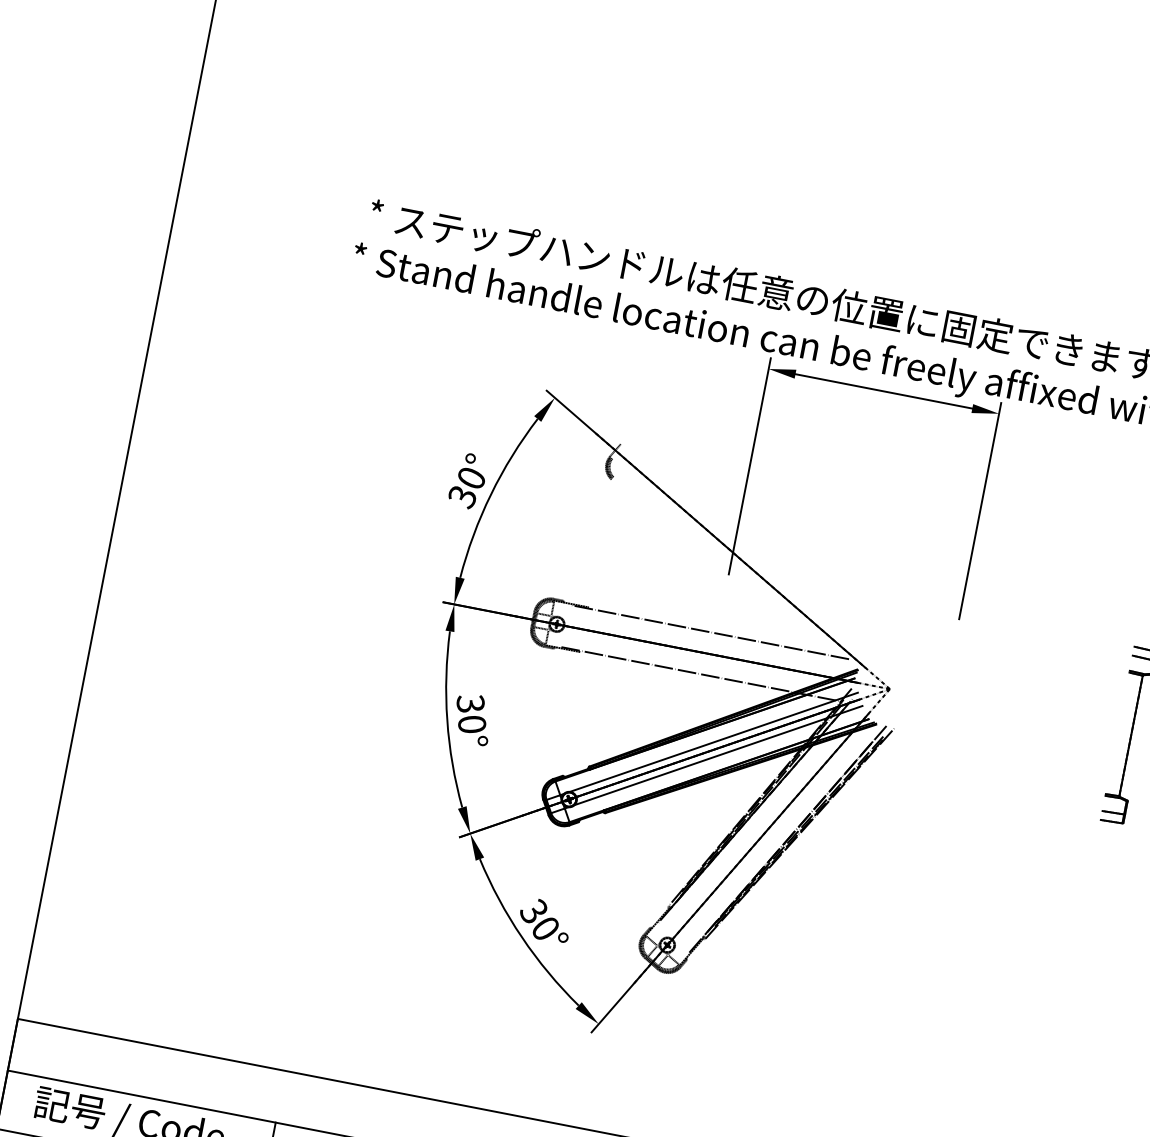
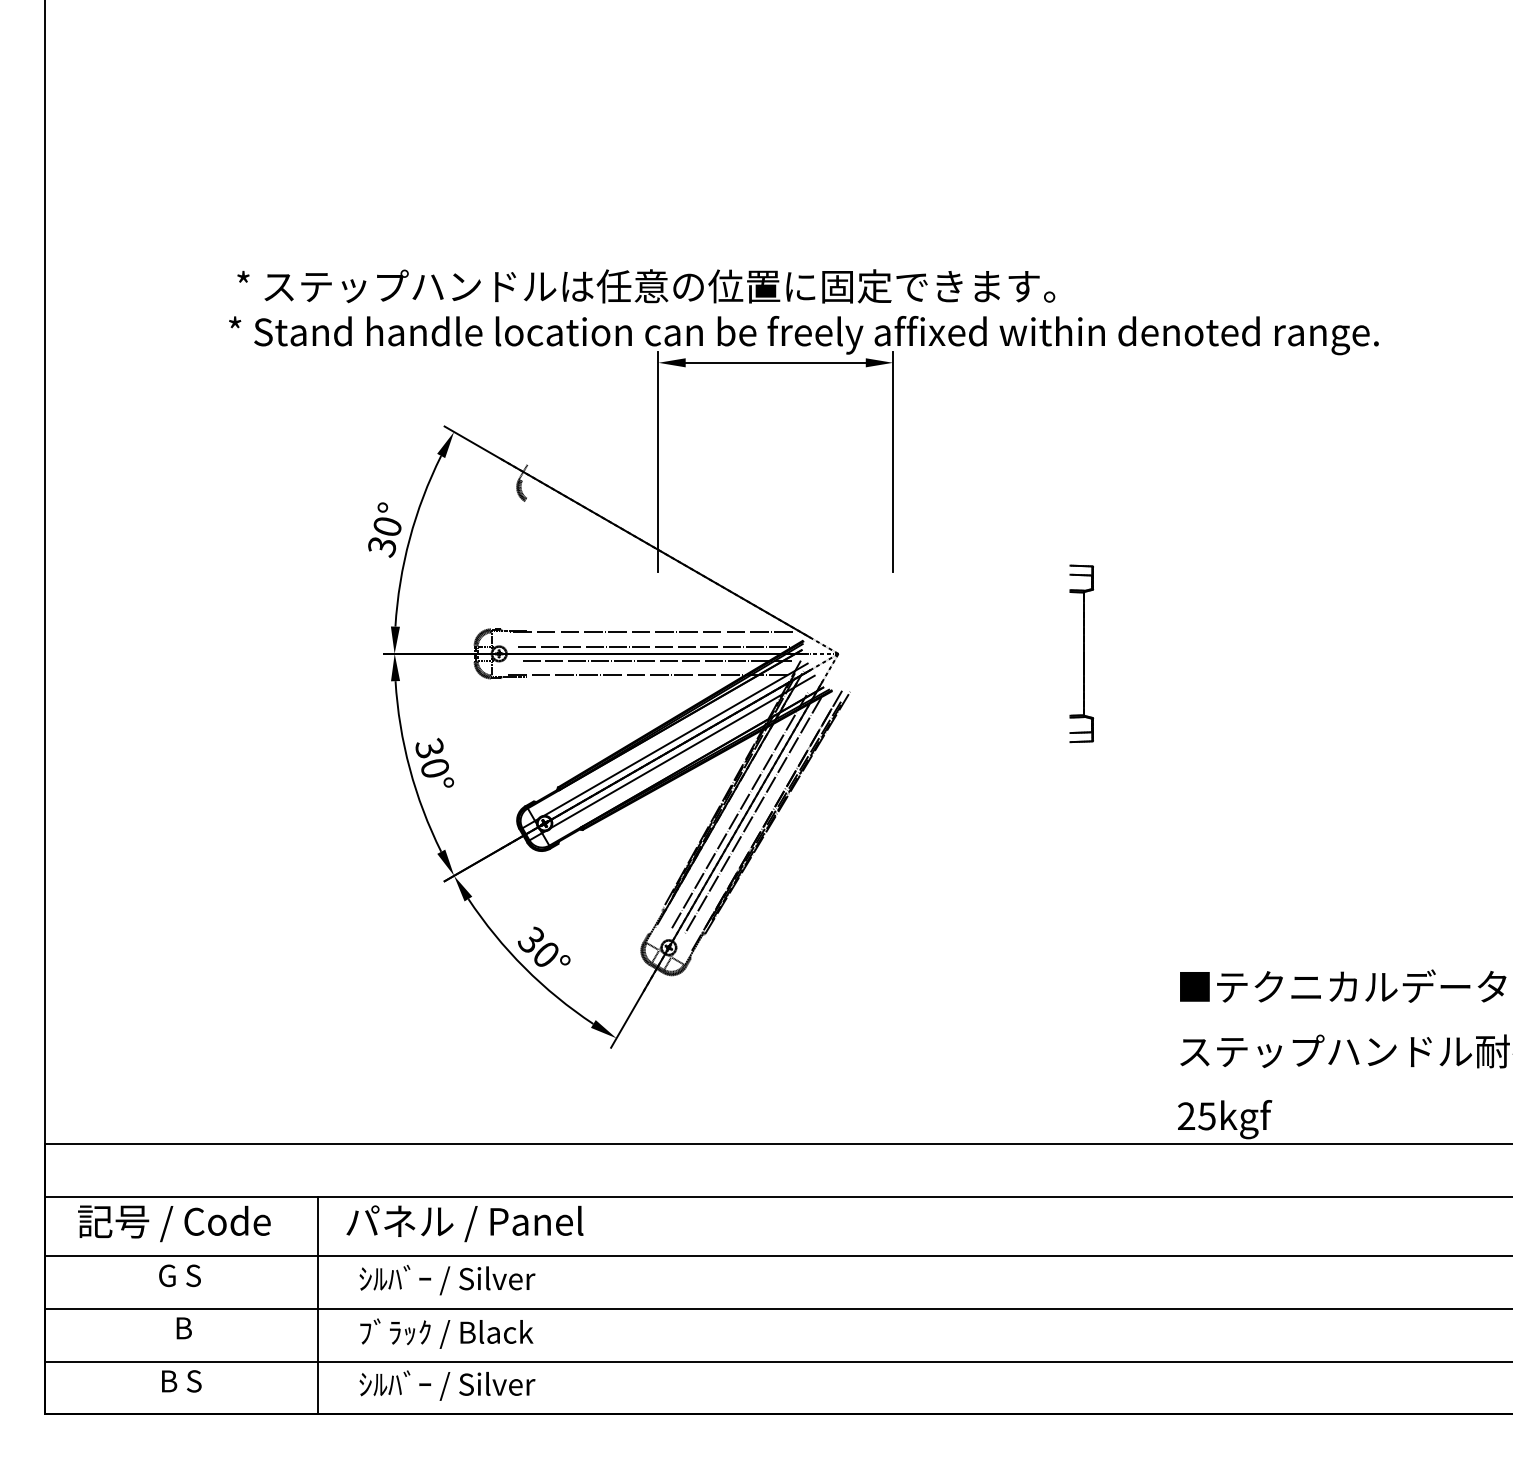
line: (710, 646) -> (654, 646), added
line: (708, 660) -> (654, 660), added
line: (764, 823) -> (740, 809), added
line: (774, 832) -> (752, 816), added

